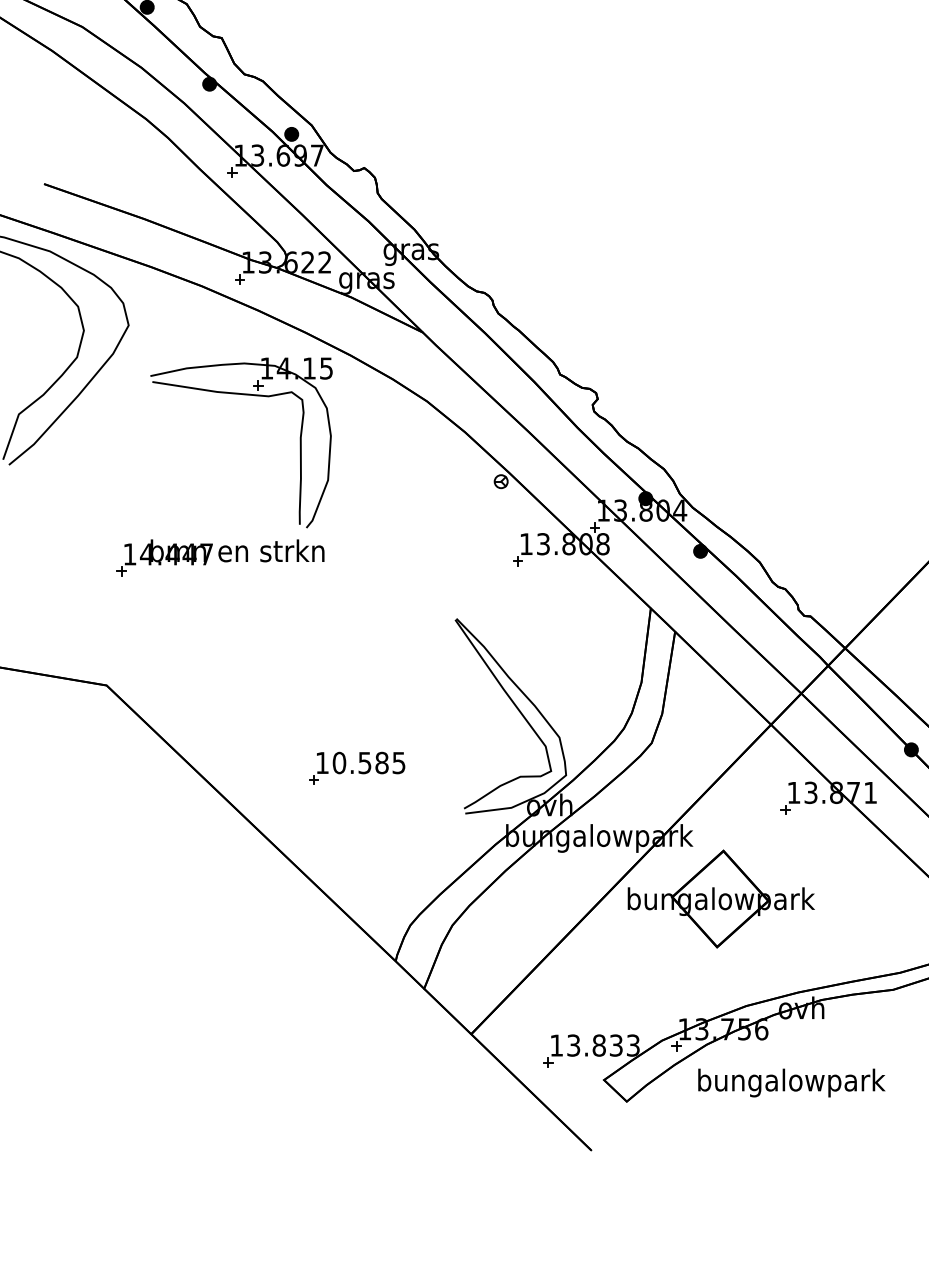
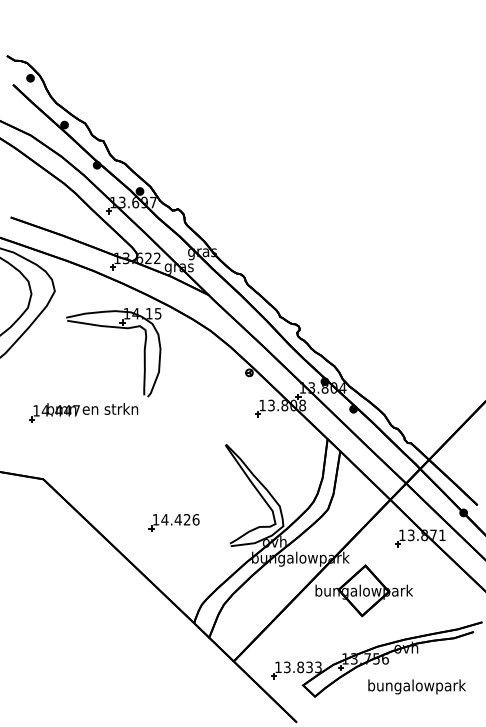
part: (219, 557) -> (83, 412), moved
text: (369, 762) -> (180, 519), 10.585 -> 14.426
text: (790, 1082) -> (416, 686), moved

